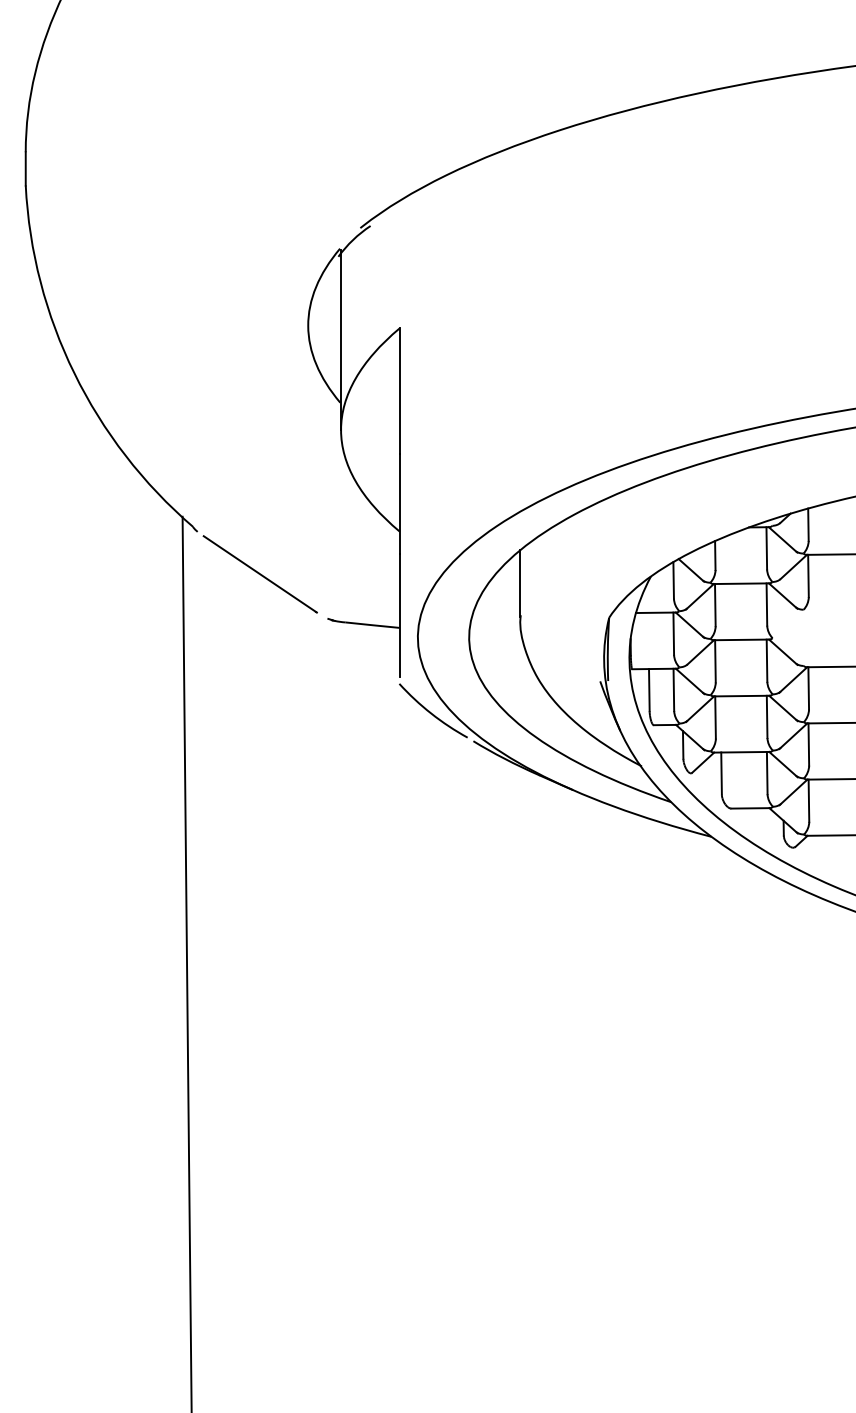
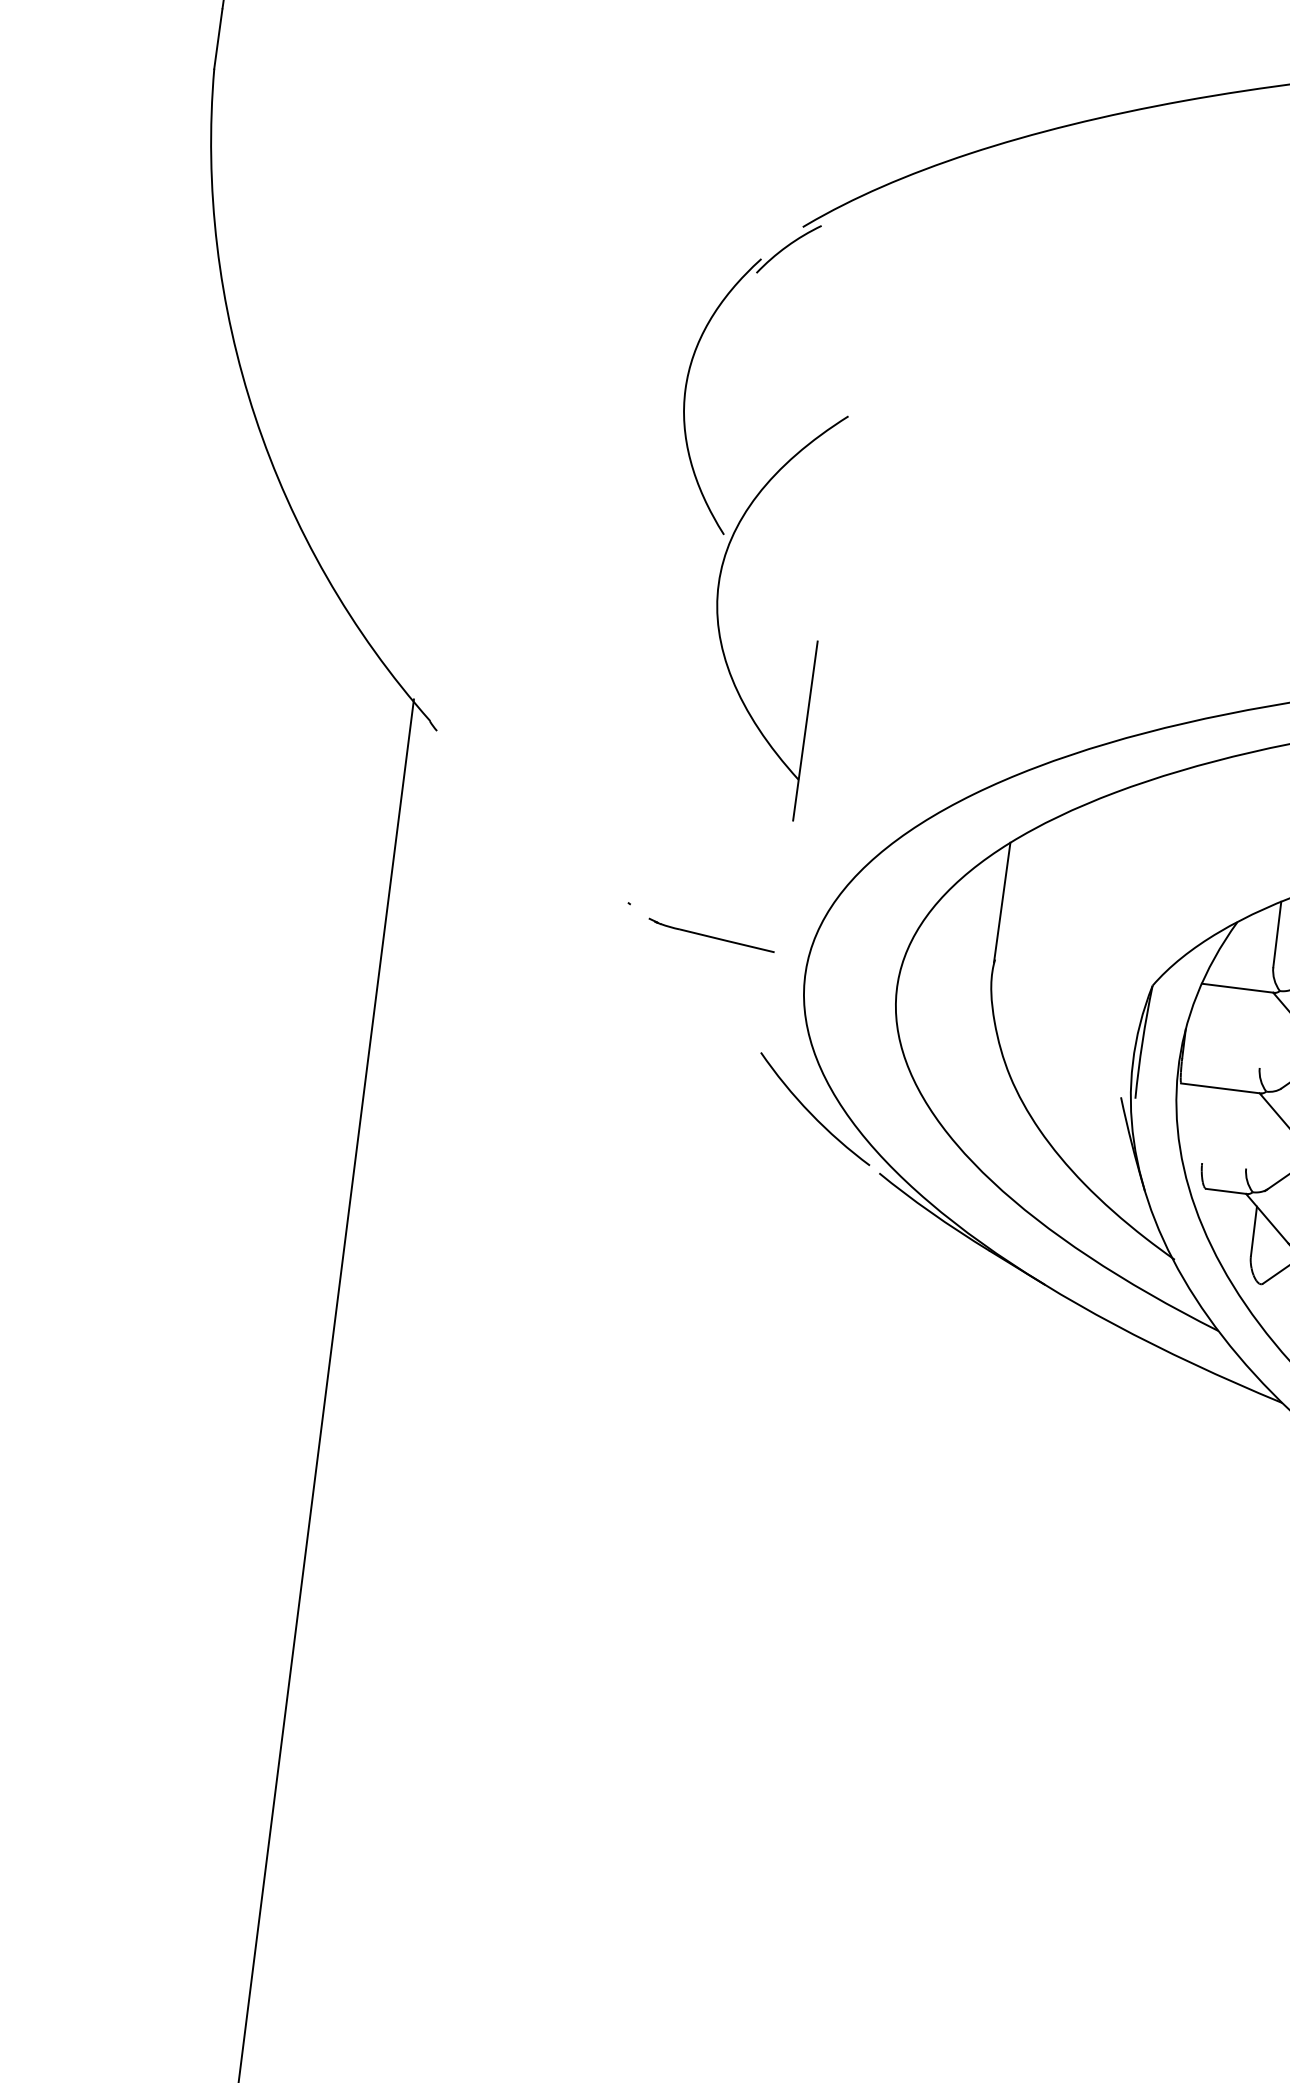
line: (341, 339) -> (741, 421), removed
line: (399, 391) -> (832, 529), removed
line: (259, 574) -> (537, 822), removed
line: (399, 615) -> (777, 930), removed
line: (673, 633) -> (1263, 1029), removed
line: (673, 689) -> (1250, 1129), removed
line: (649, 690) -> (1207, 1125), removed

